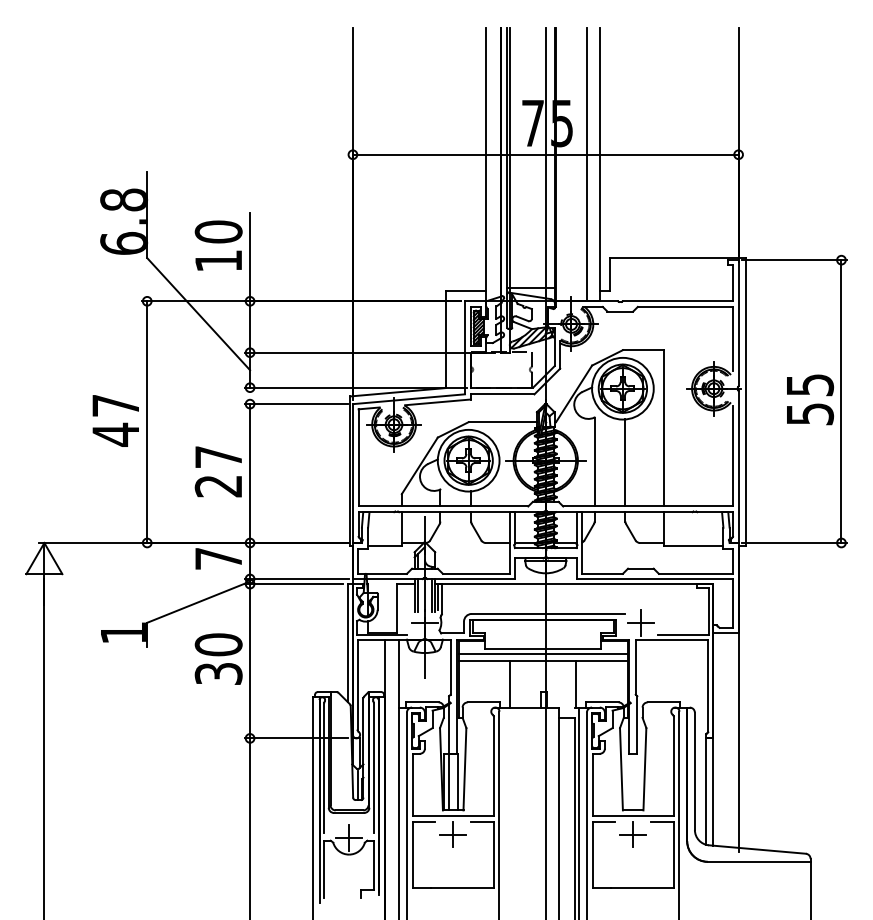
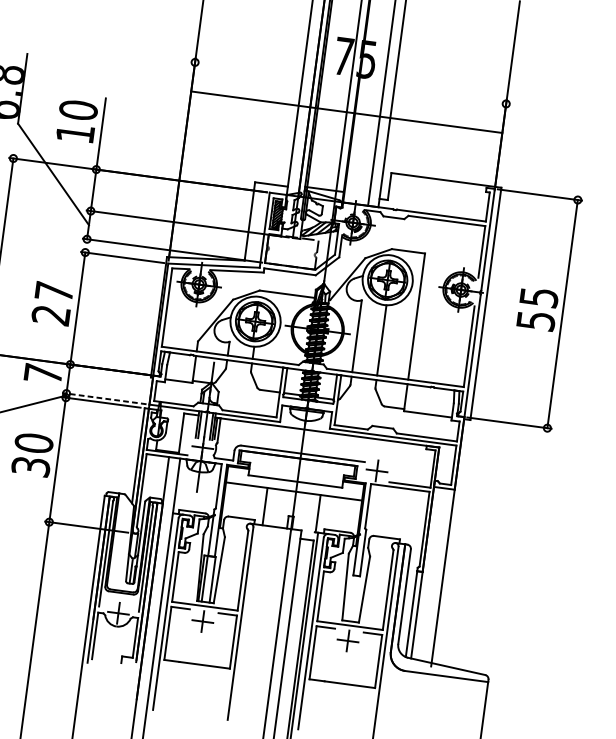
line: (545, 154) -> (346, 111), moved
line: (296, 578) -> (103, 398), solid -> dashed
line: (542, 654) -> (294, 485), removed

